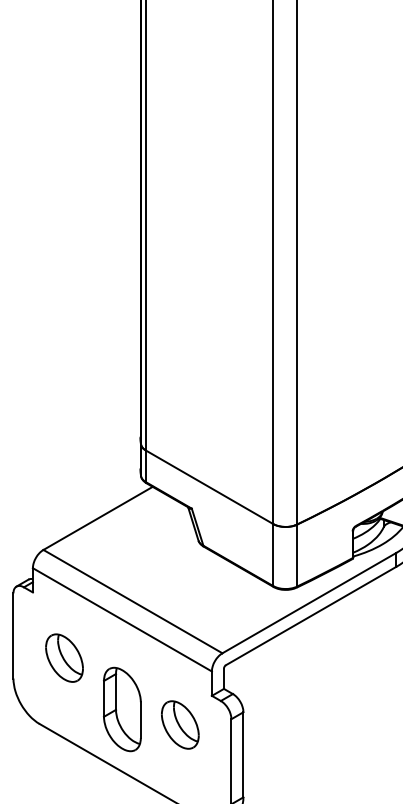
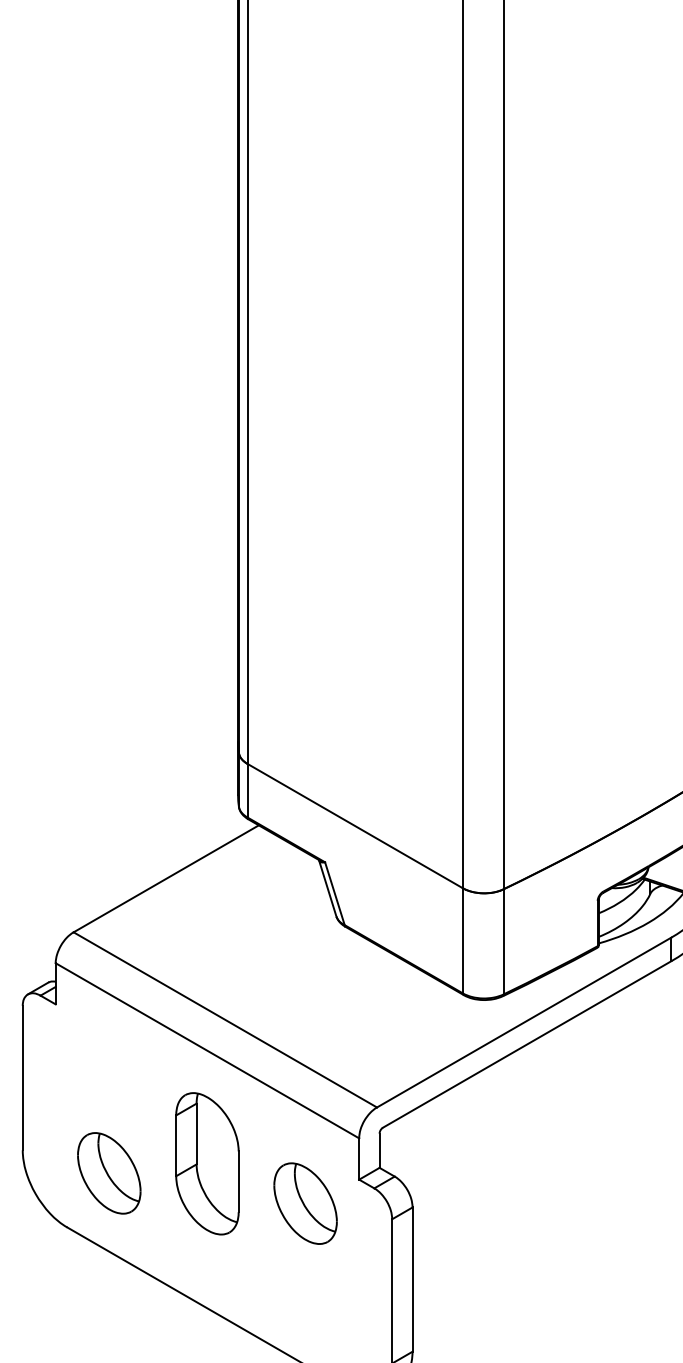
part: (64, 657) -> (109, 1172), moved
part: (122, 709) -> (207, 1163), moved
part: (180, 724) -> (305, 1202), moved

